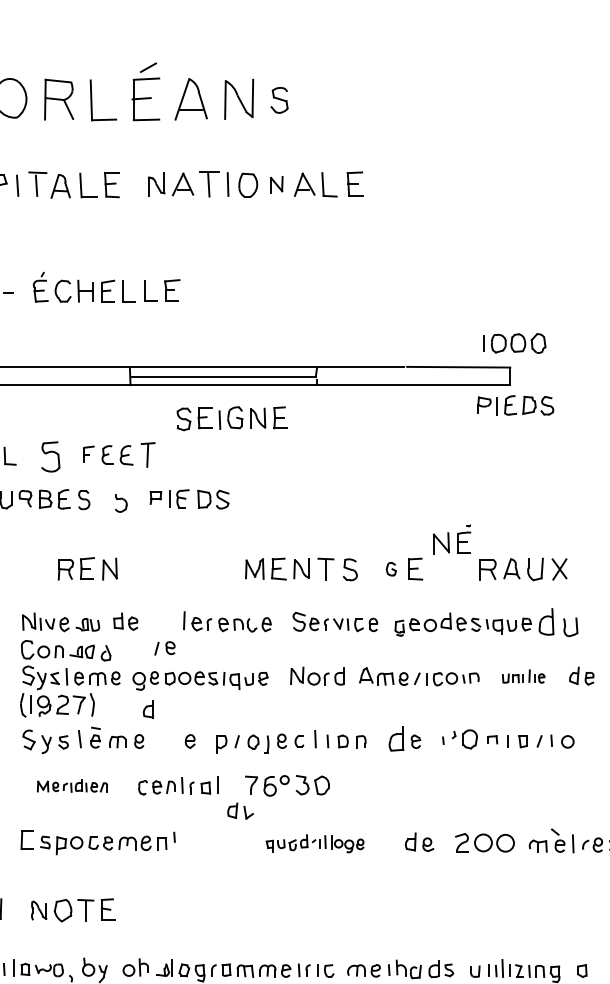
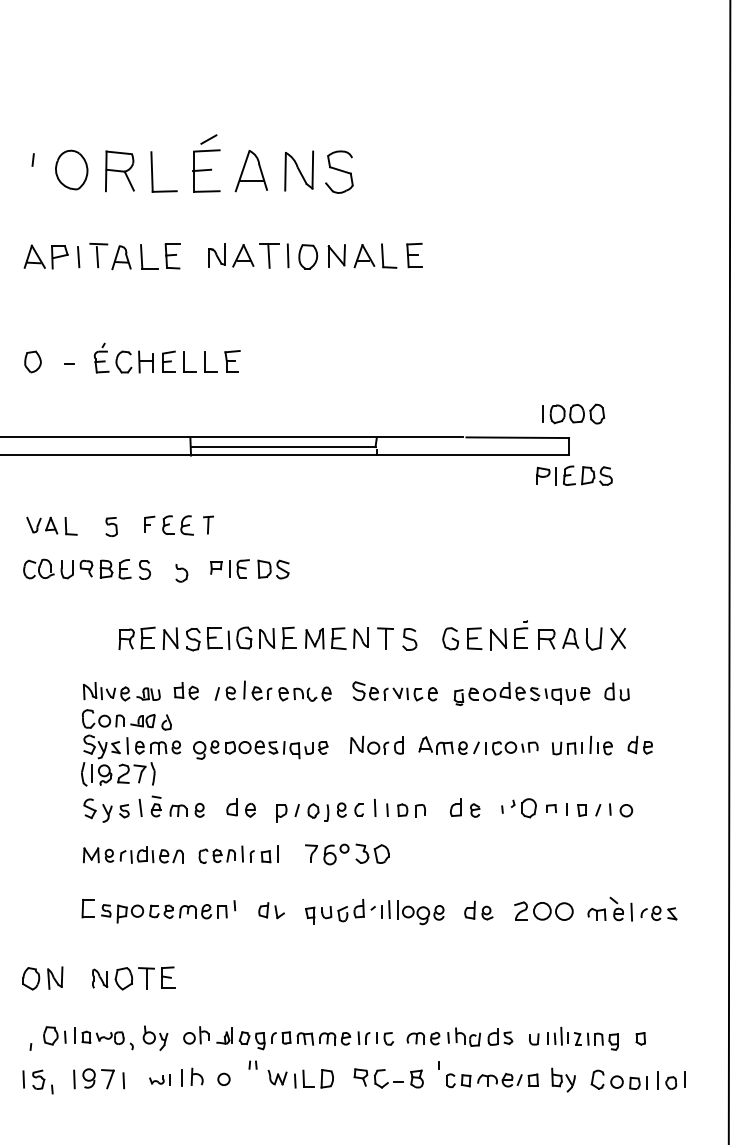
part: (279, 99) -> (339, 171), size x1.67
part: (276, 184) -> (336, 255), size x1.43
part: (232, 418) -> (241, 638), moved
part: (148, 454) -> (208, 524), size x0.71
part: (50, 456) -> (111, 526), size x0.62
part: (452, 539) -> (509, 635), moved
part: (391, 568) -> (450, 638), size x1.67
part: (557, 622) -> (616, 691), size x0.62
part: (164, 648) -> (224, 693), moved
part: (523, 676) -> (582, 745), size x1.43
part: (148, 709) -> (231, 807), moved
part: (396, 738) -> (455, 807), size x0.71
part: (72, 785) -> (133, 854), size x1.43
part: (240, 810) -> (271, 910), moved
part: (314, 844) -> (374, 912), size x1.43

